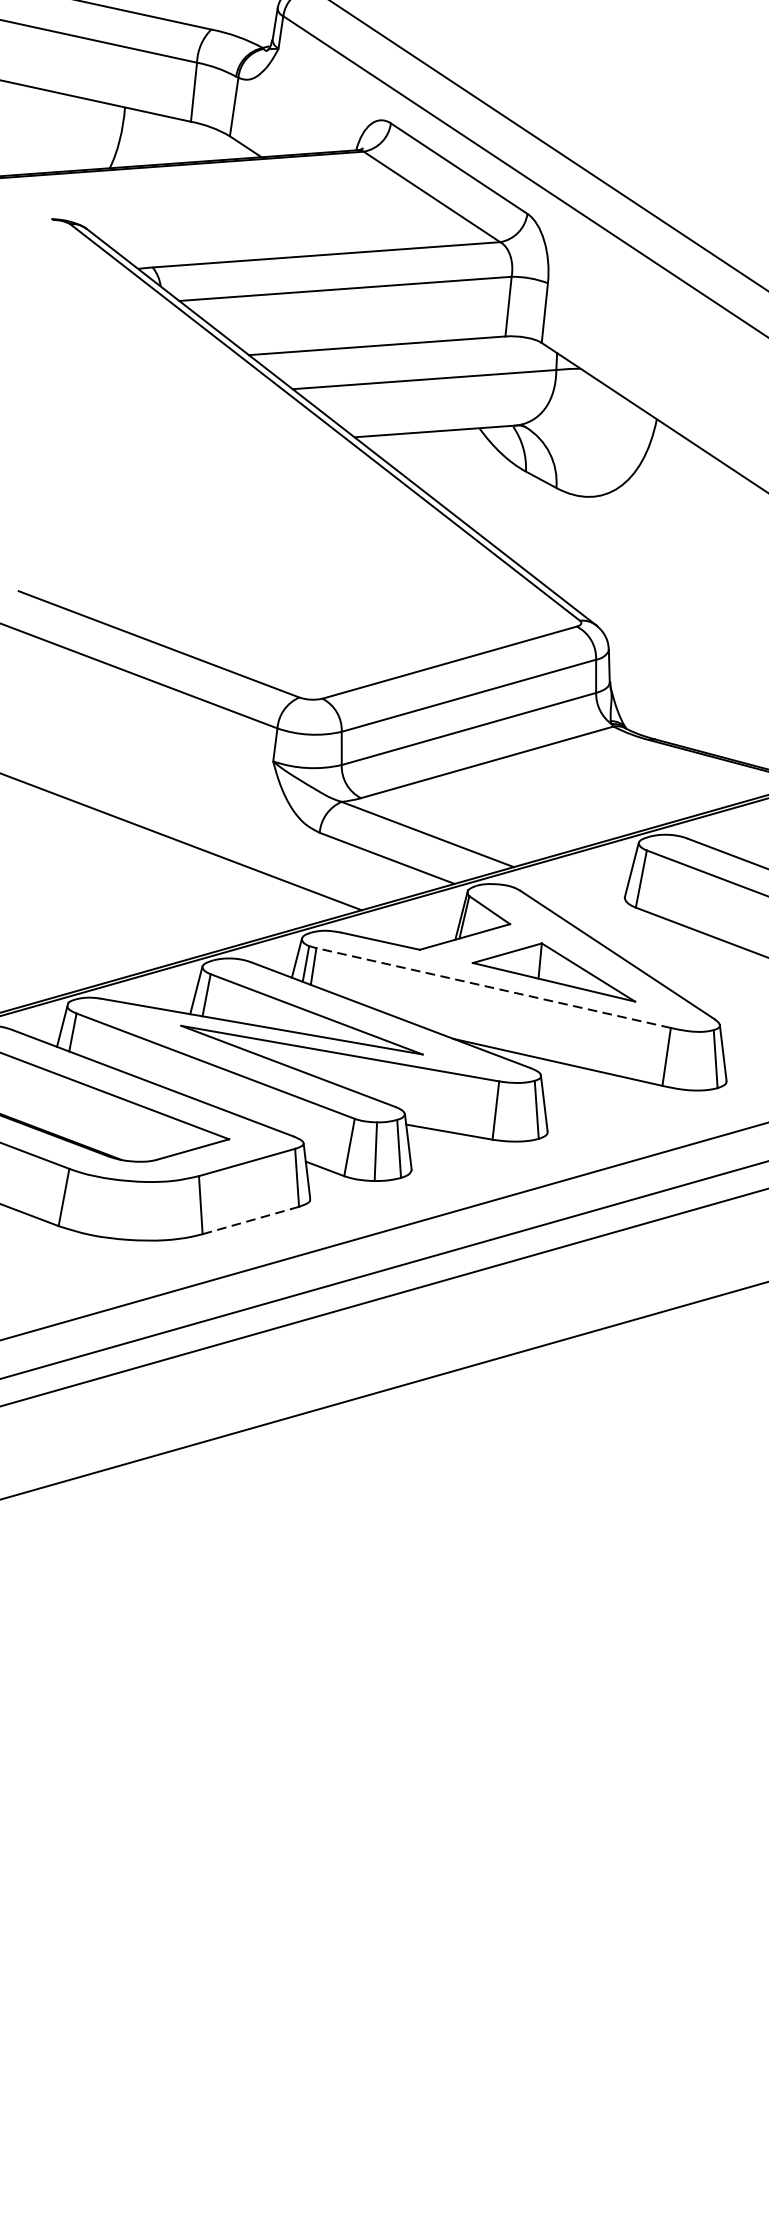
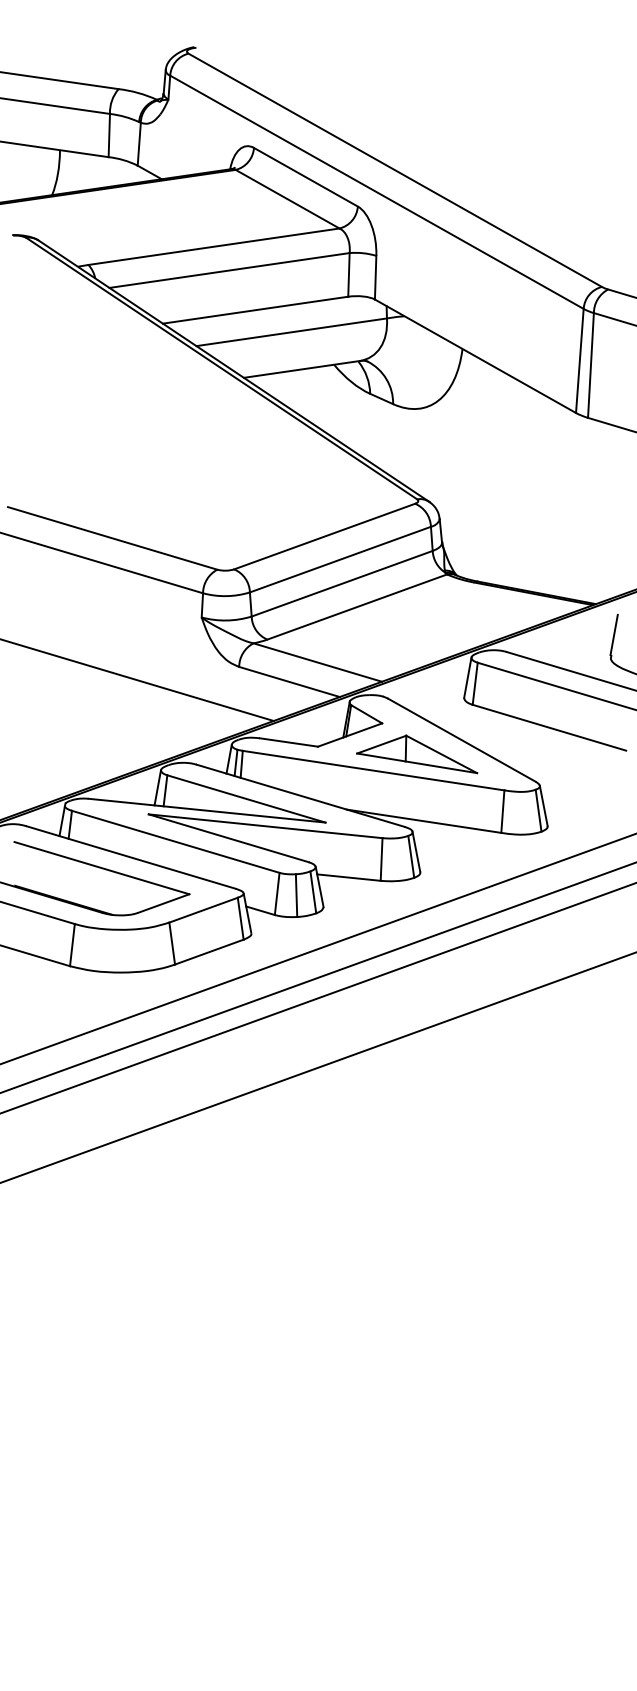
line: (493, 987) -> (373, 770), dashed -> solid
line: (251, 1219) -> (209, 951), dashed -> solid

